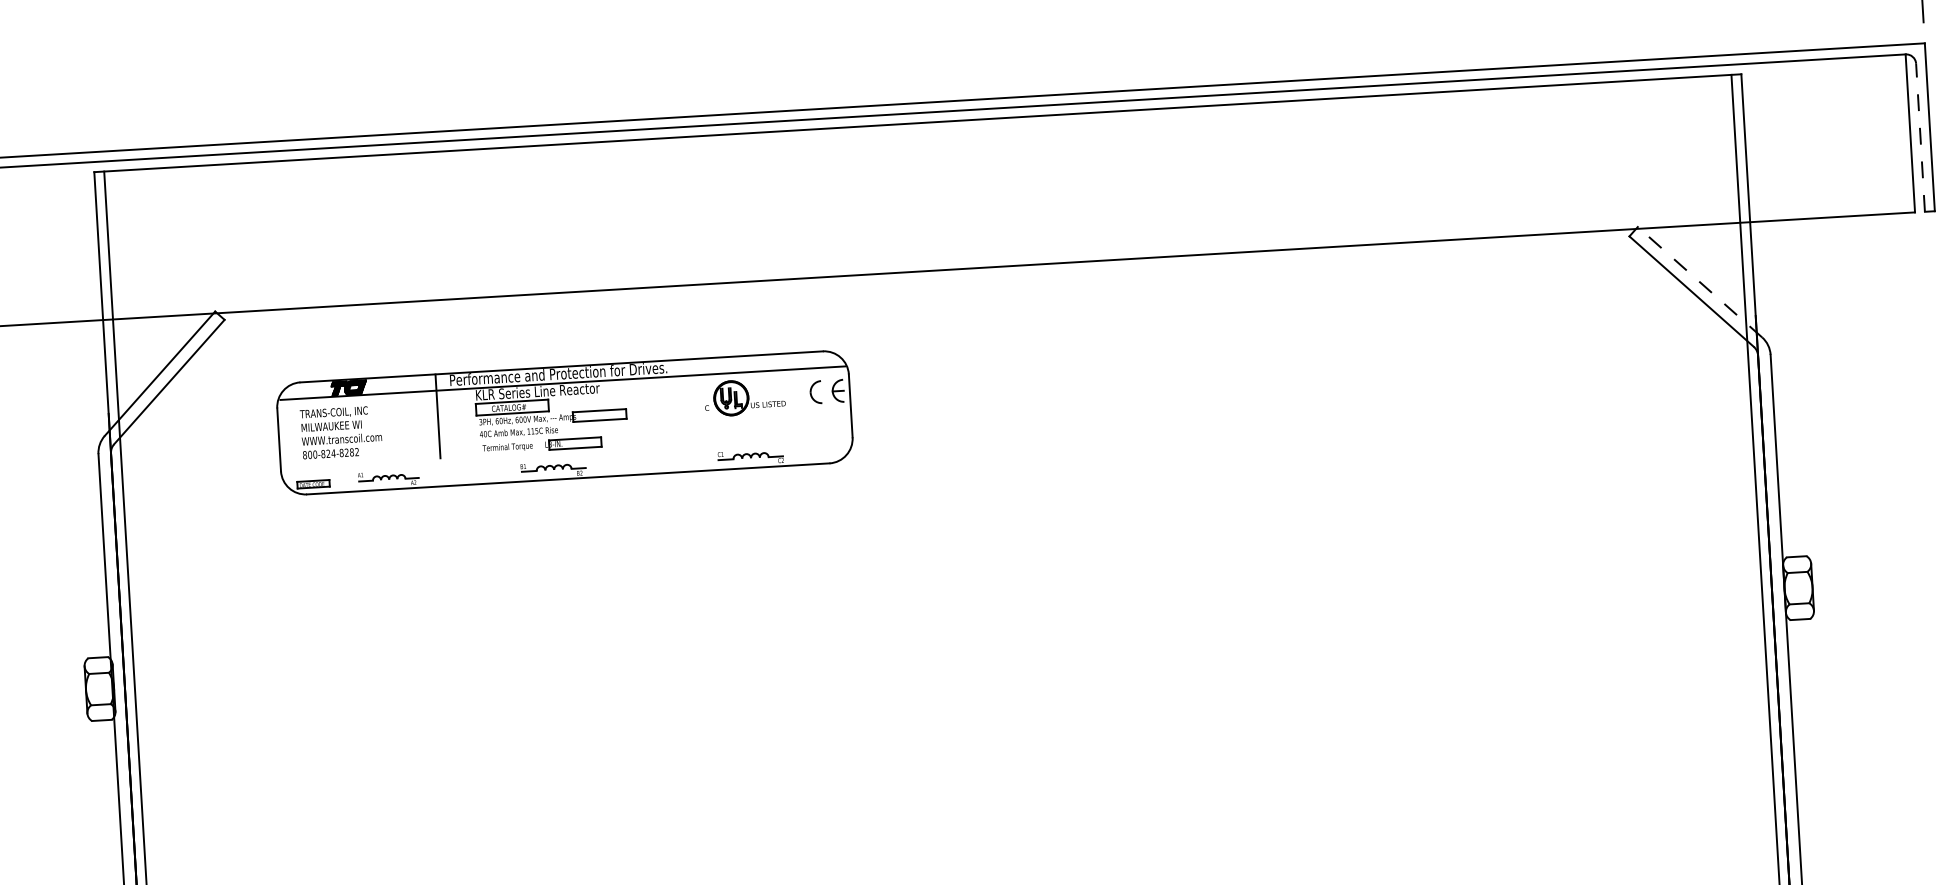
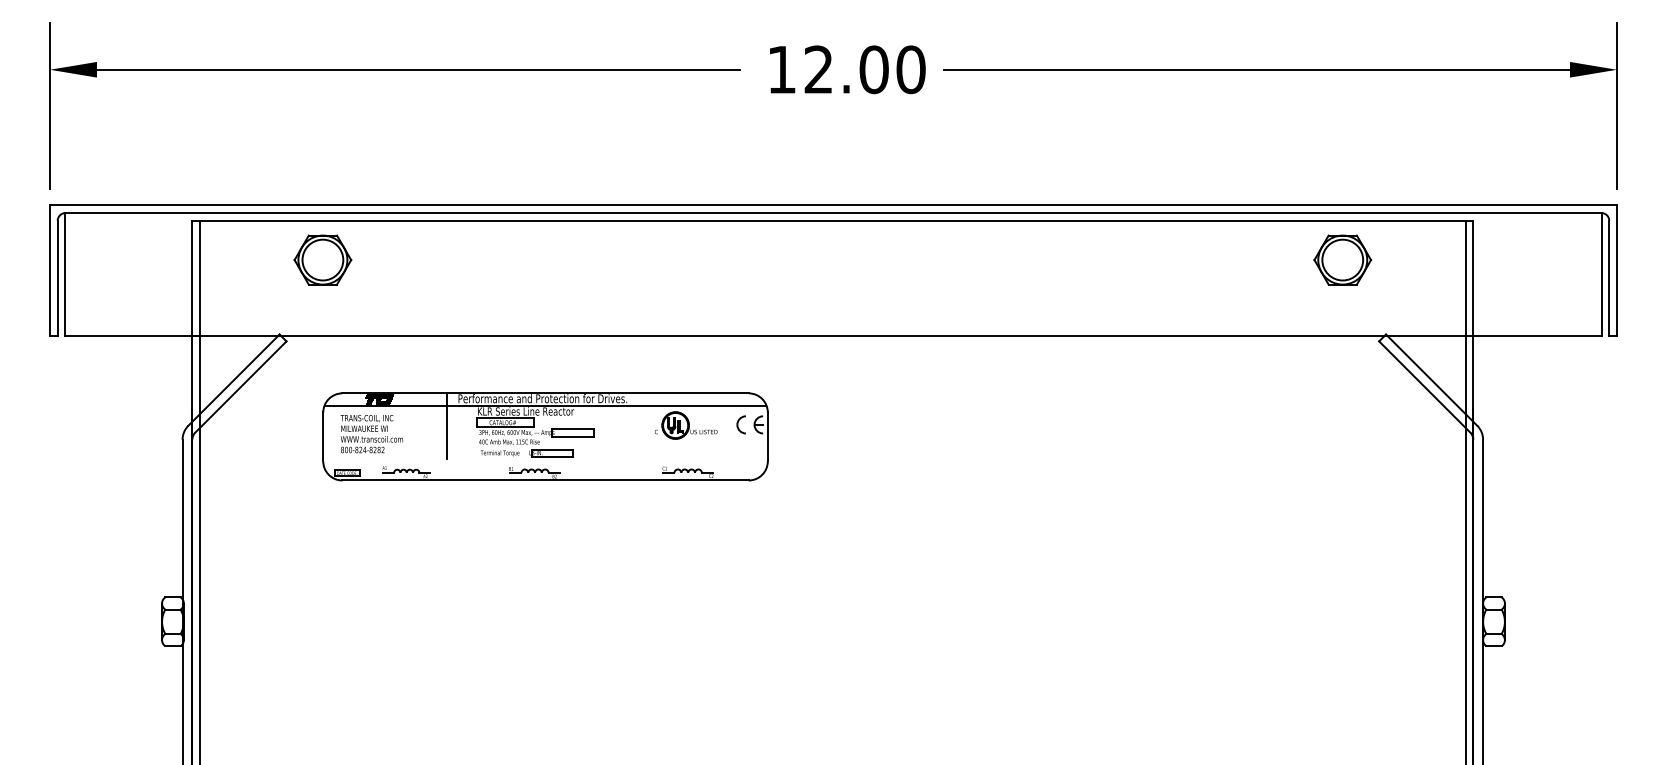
part: (1576, 133) -> (1342, 259), added
line: (1920, 137) -> (1609, 278), dashed -> solid
part: (264, 211) -> (322, 259), added
line: (1699, 282) -> (1431, 380), dashed -> solid

